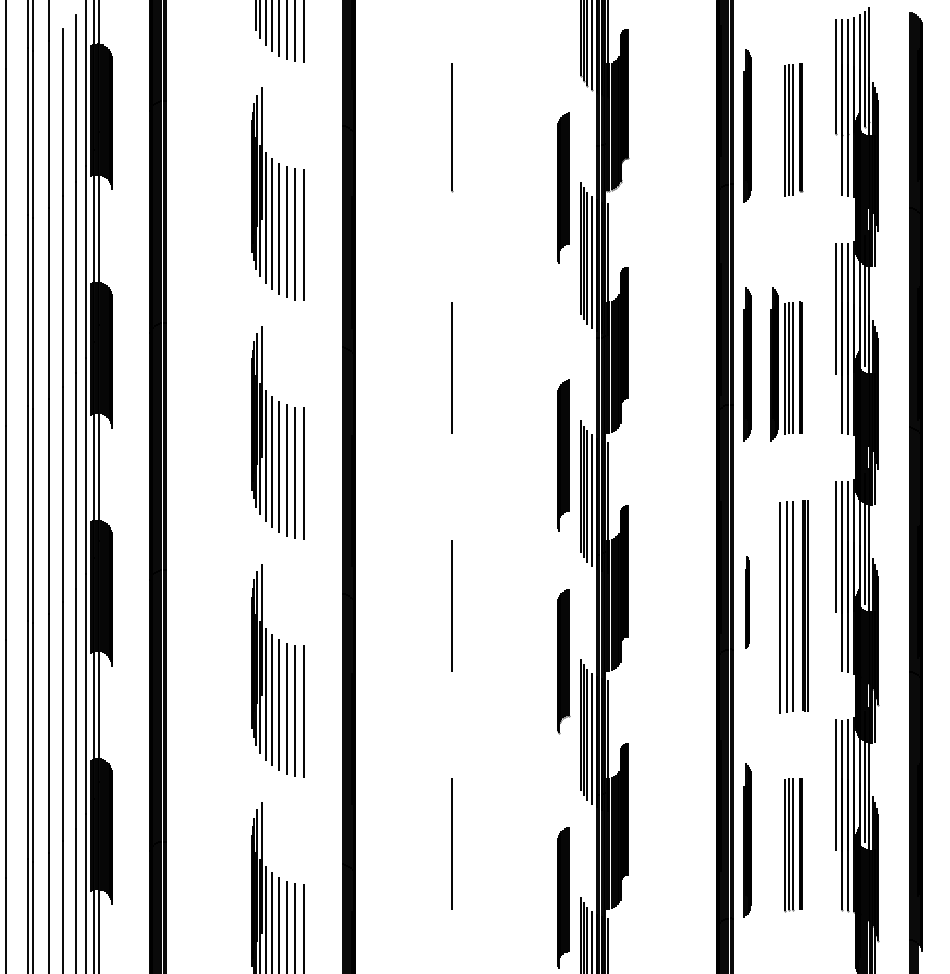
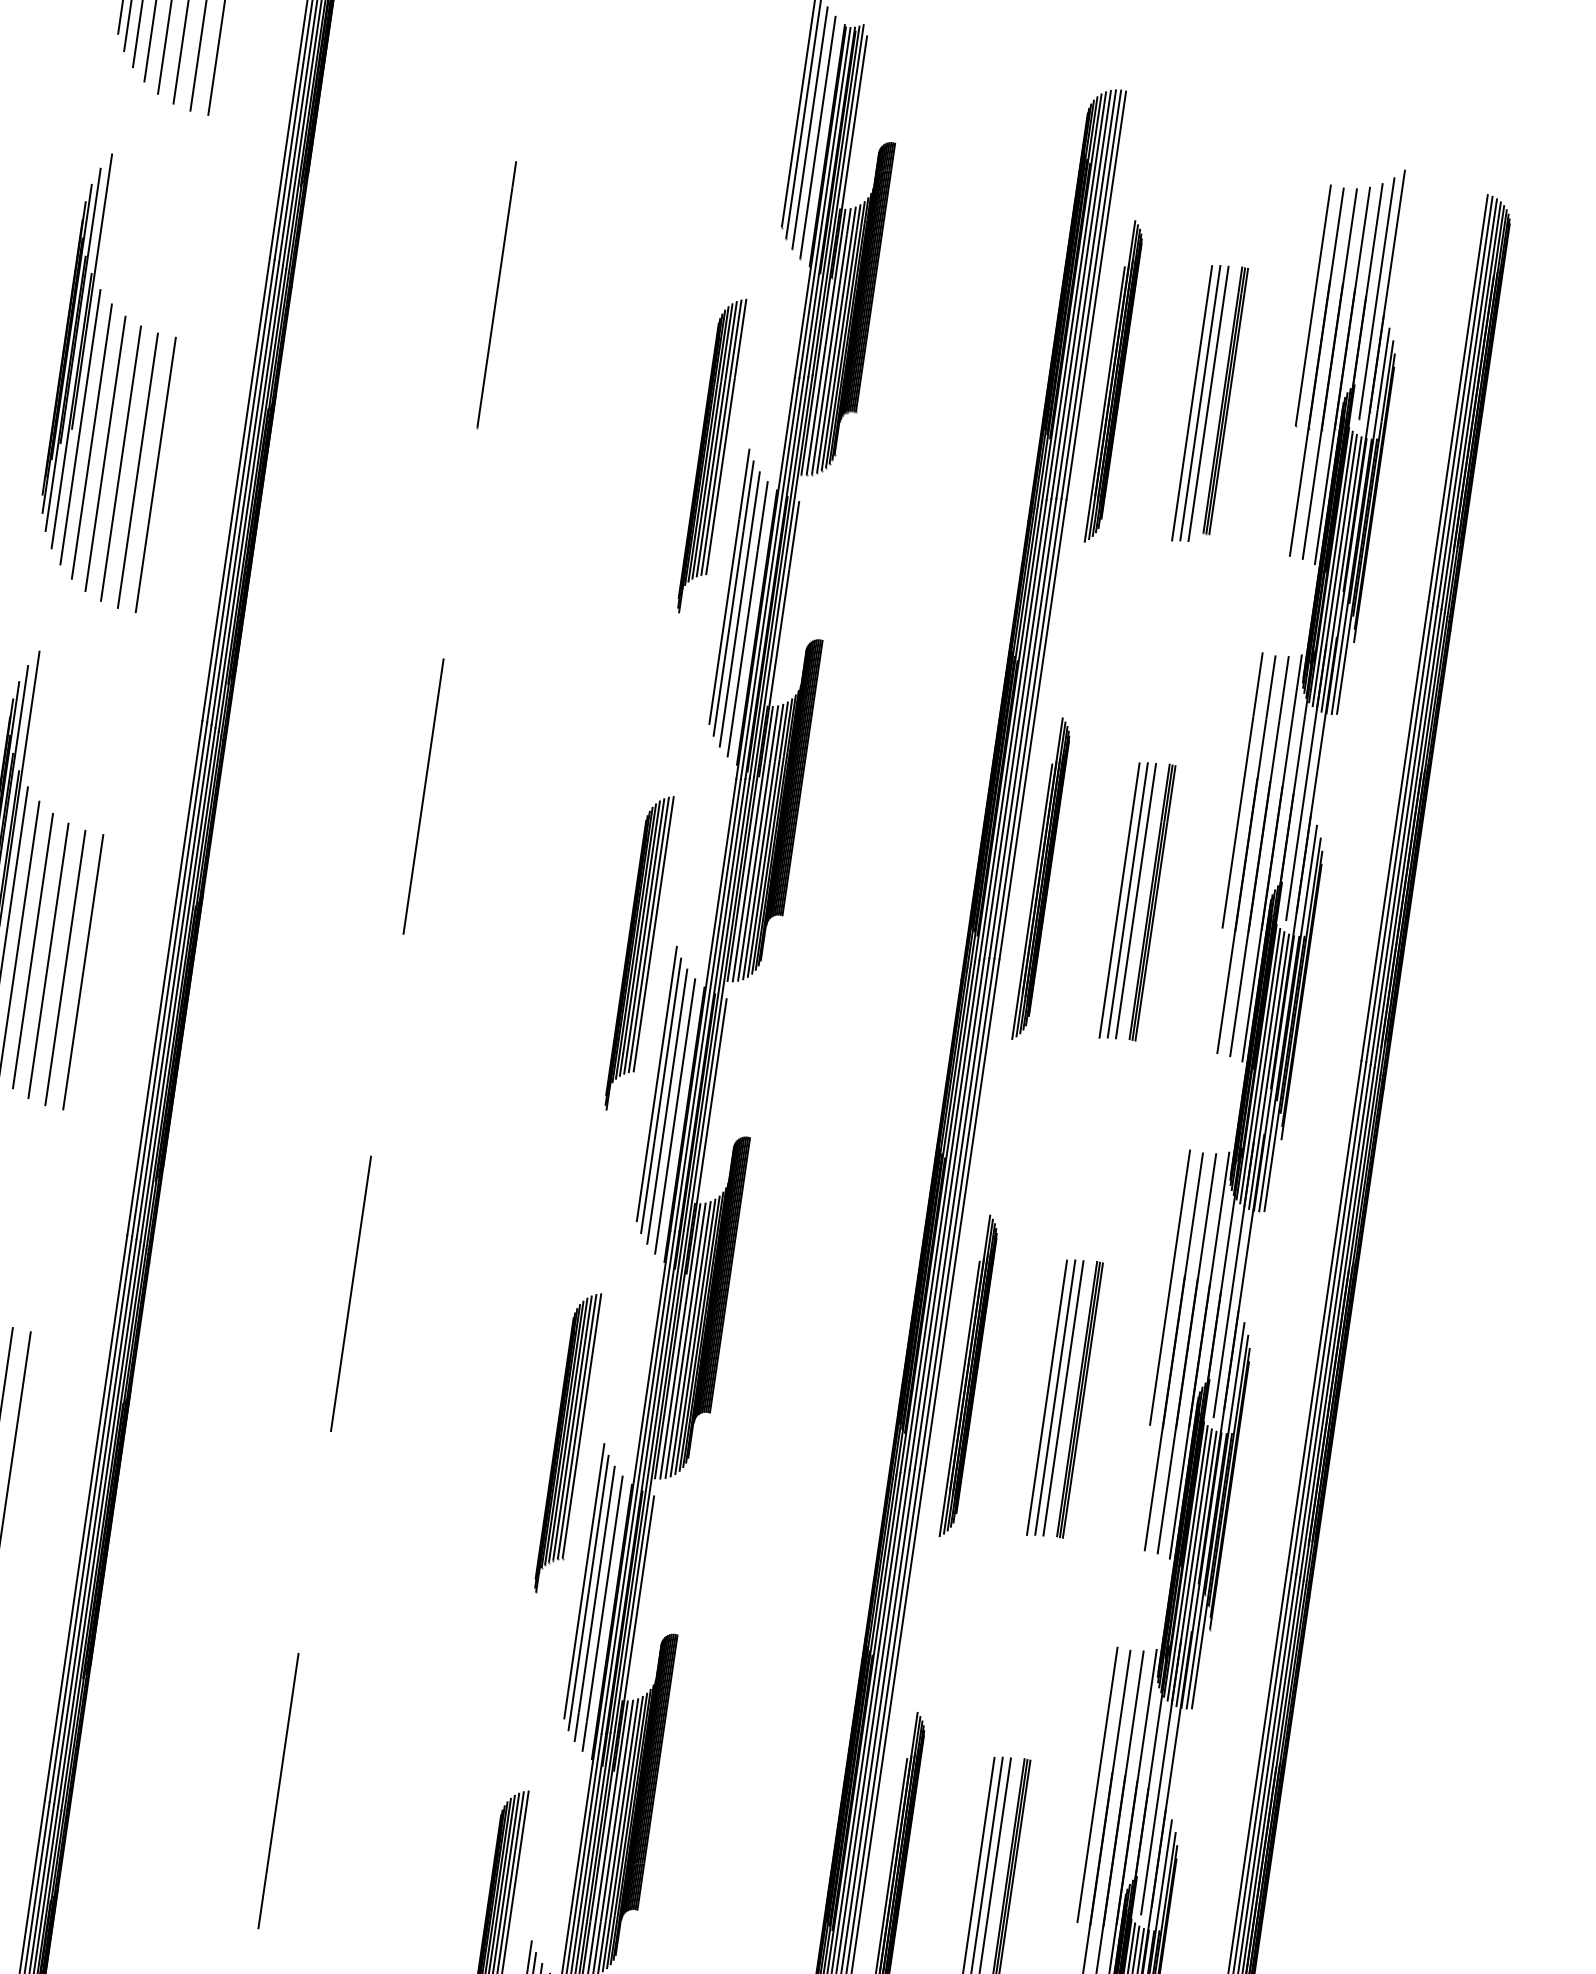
part: (774, 364) -> (1098, 888), removed
part: (563, 455) -> (638, 953), moved
part: (747, 602) -> (969, 1376), size x1.67
part: (793, 605) -> (1064, 1396), size x0.62

